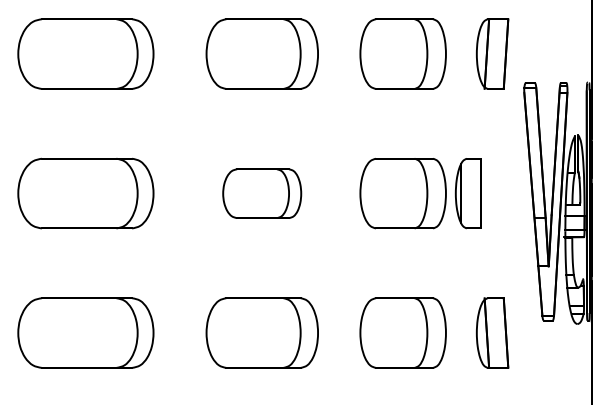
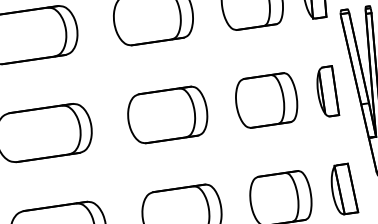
part: (261, 193) -> (167, 115), size x1.43
part: (467, 193) -> (326, 91), moved

